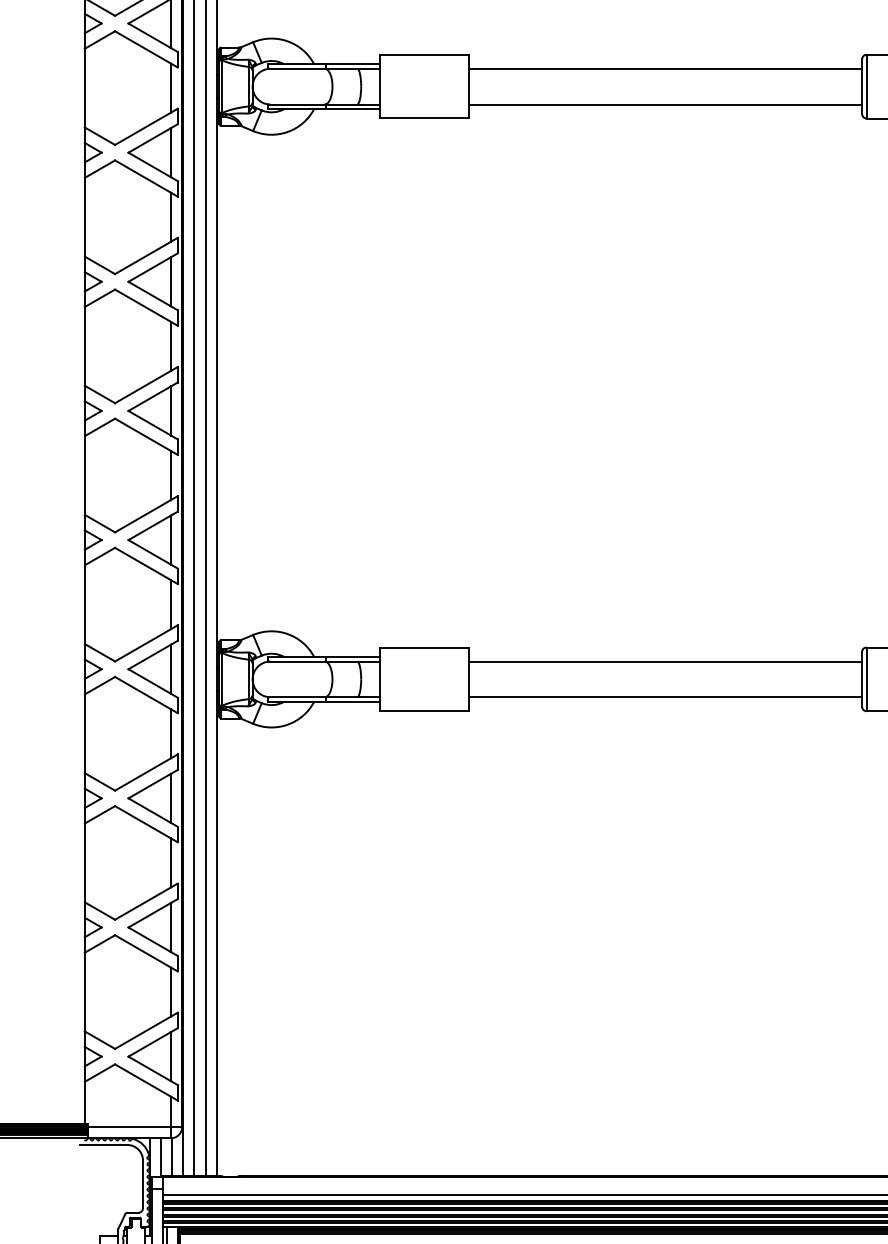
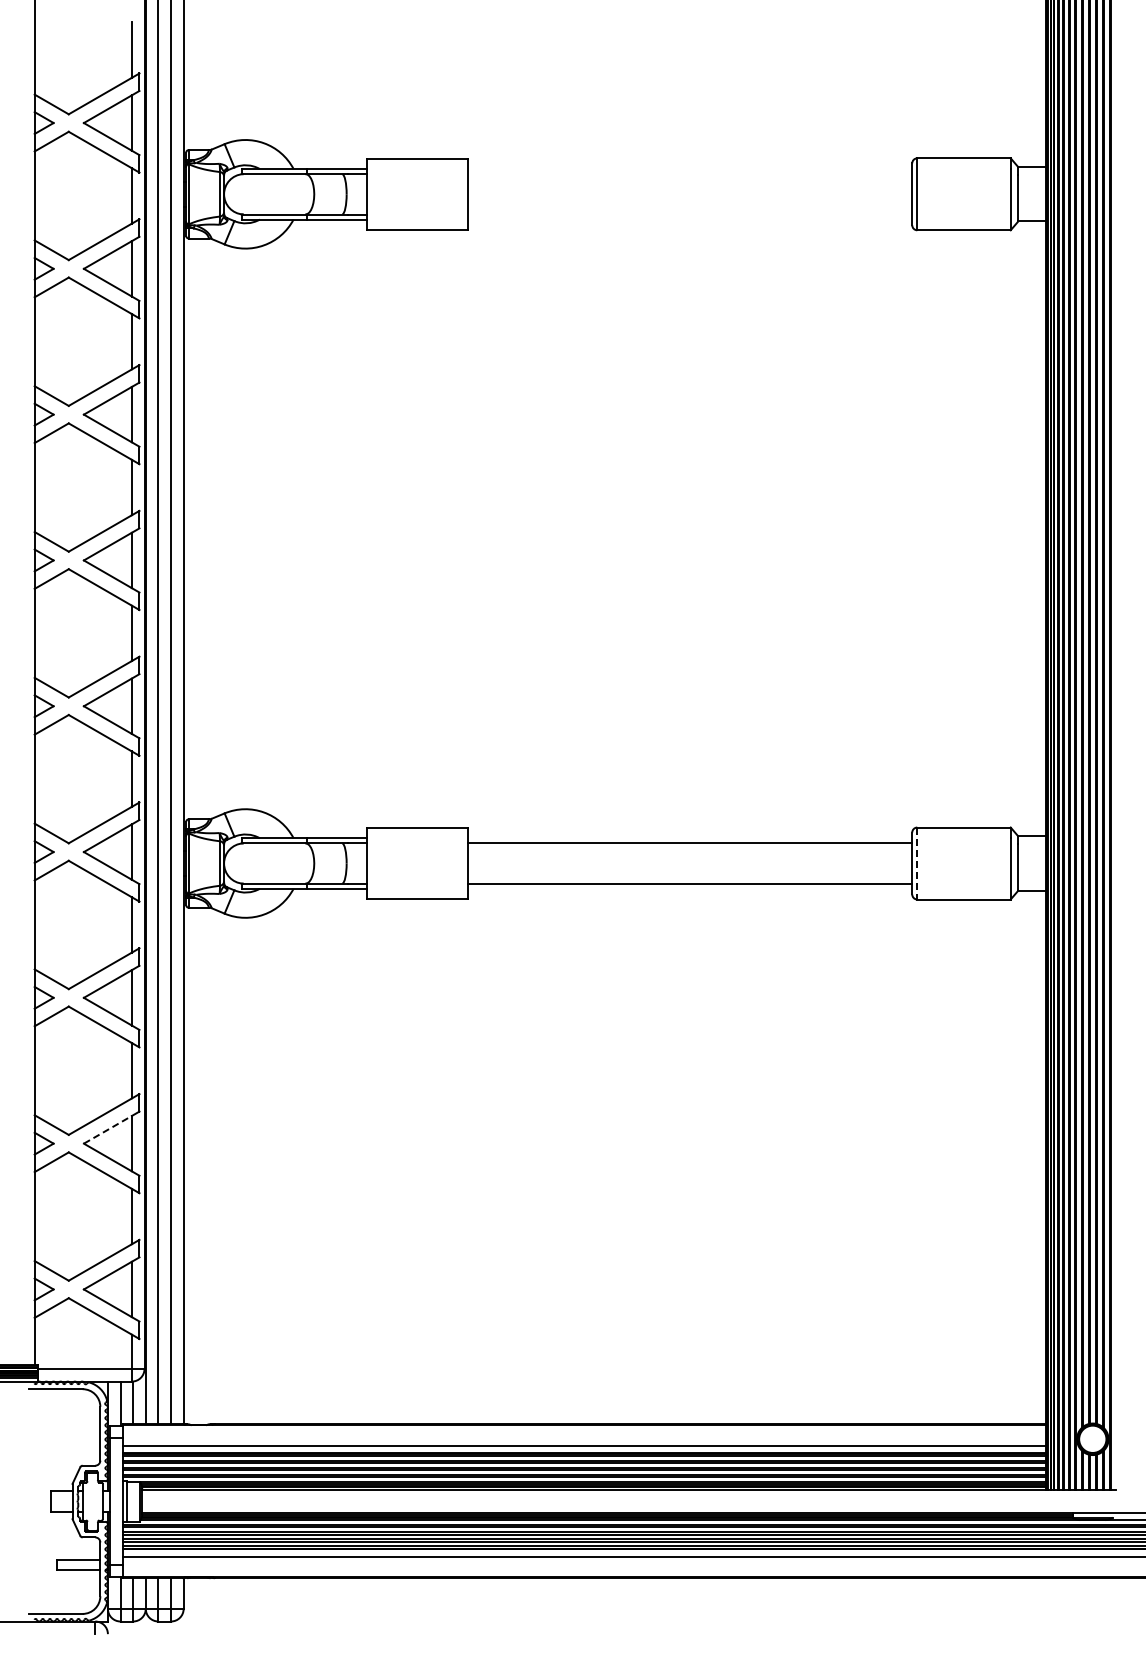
line: (665, 69) -> (690, 174), removed
line: (665, 104) -> (690, 214), removed
line: (866, 679) -> (917, 863), solid -> dashed
line: (149, 914) -> (107, 1129), solid -> dashed

